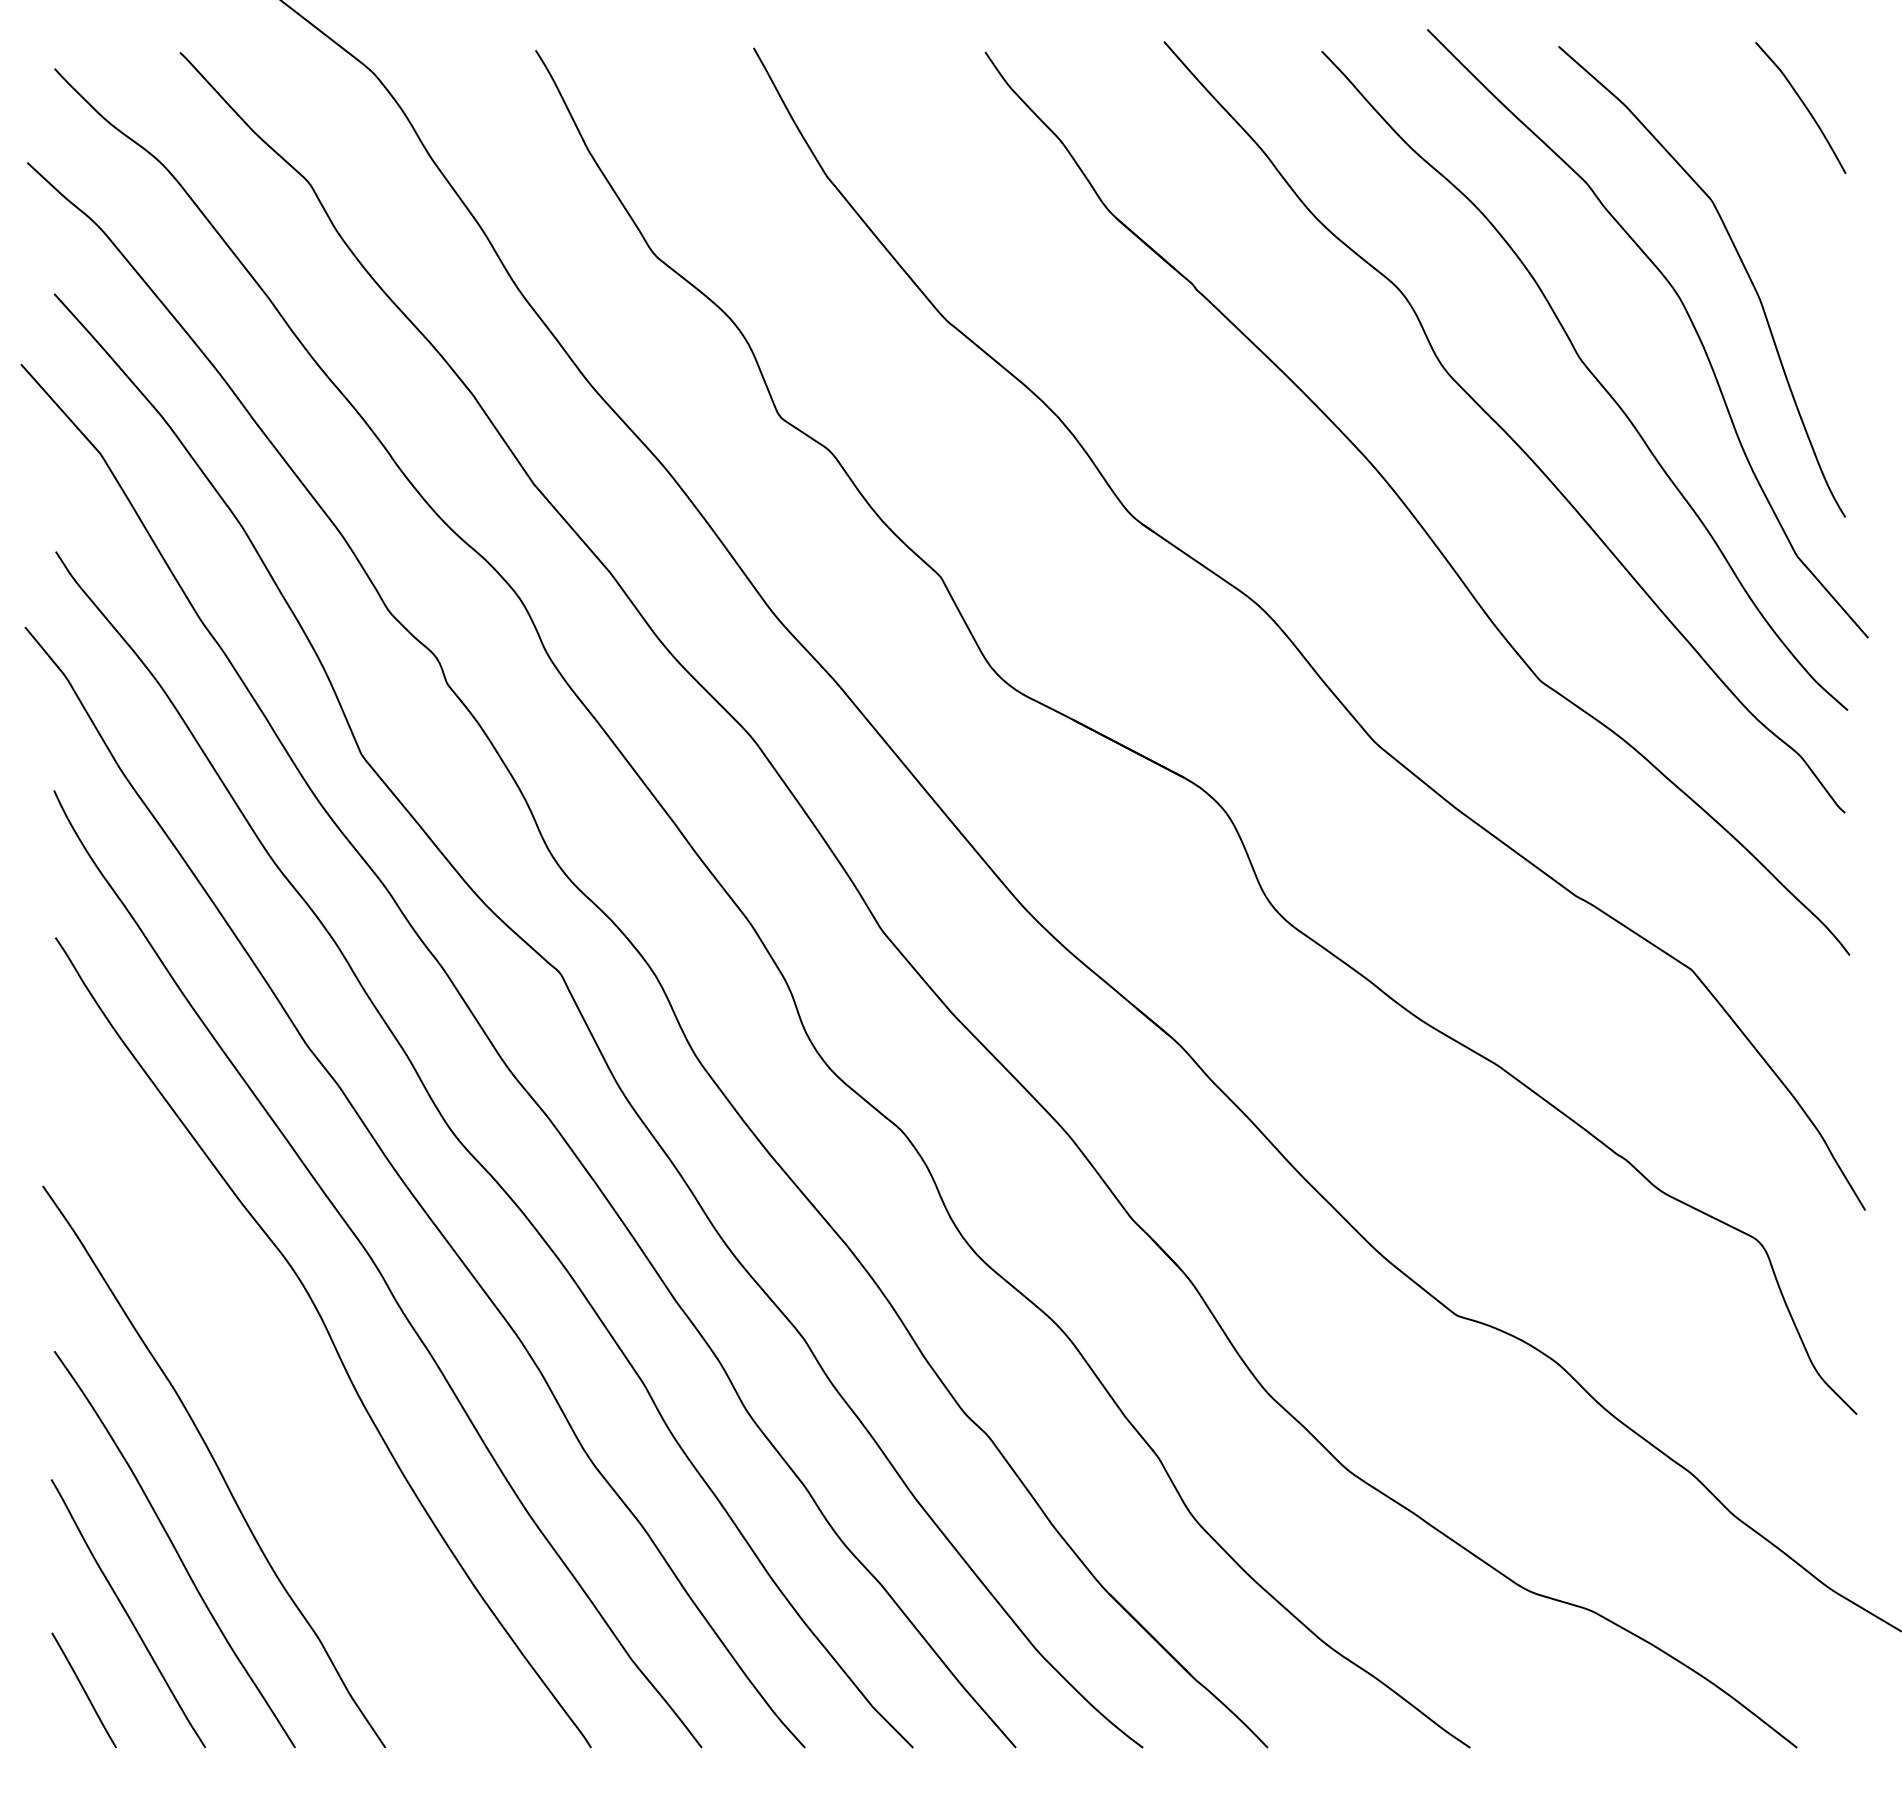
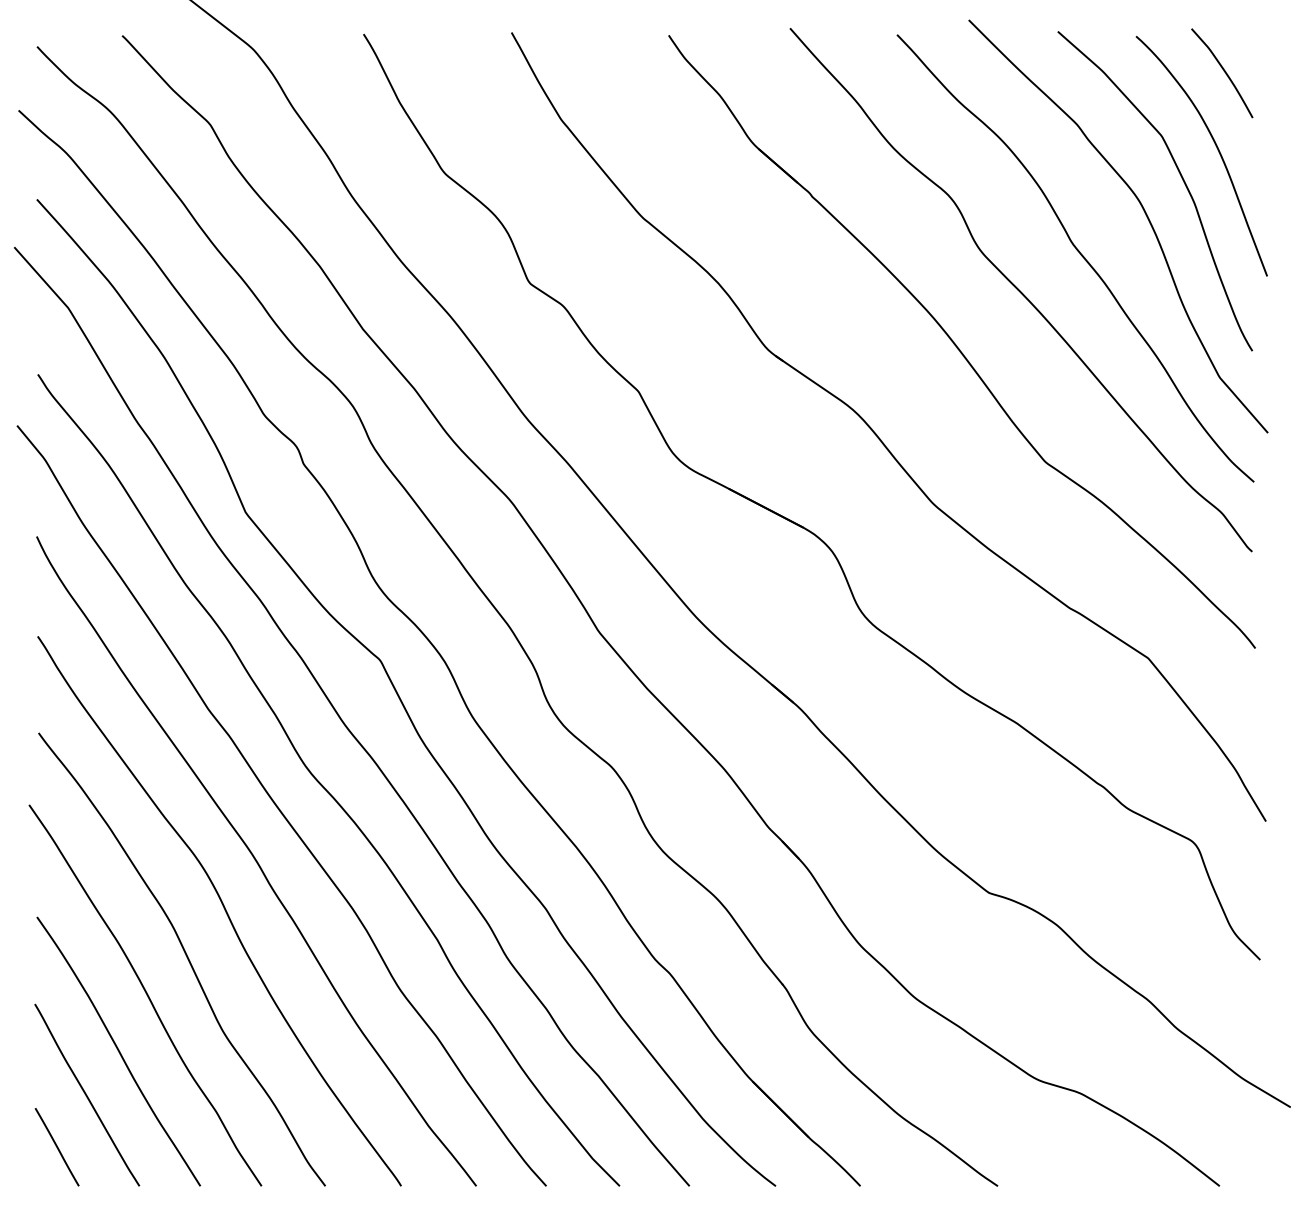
curve: (1792, 218) -> (1216, 148), added
curve: (274, 1410) -> (186, 957), added

